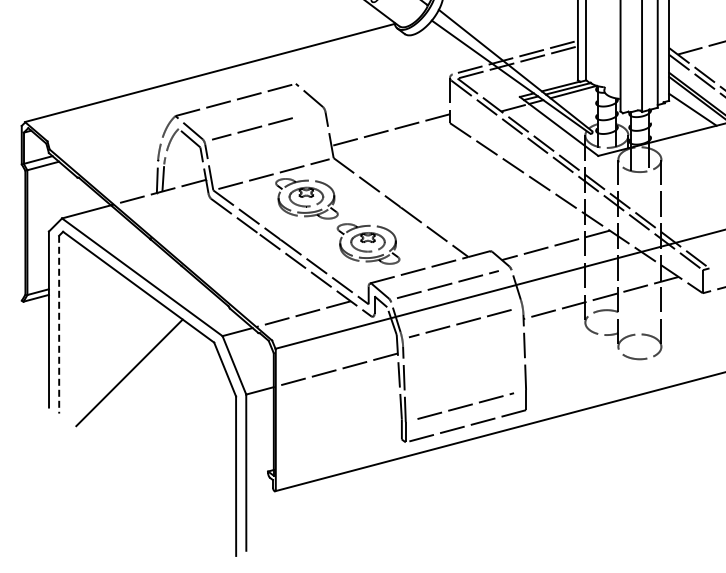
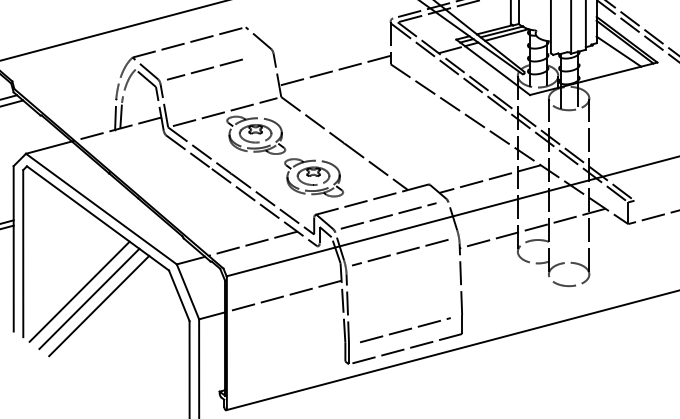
line: (59, 324) -> (23, 253), dashed -> solid
line: (118, 364) -> (79, 291), added
line: (139, 380) -> (98, 306), added

